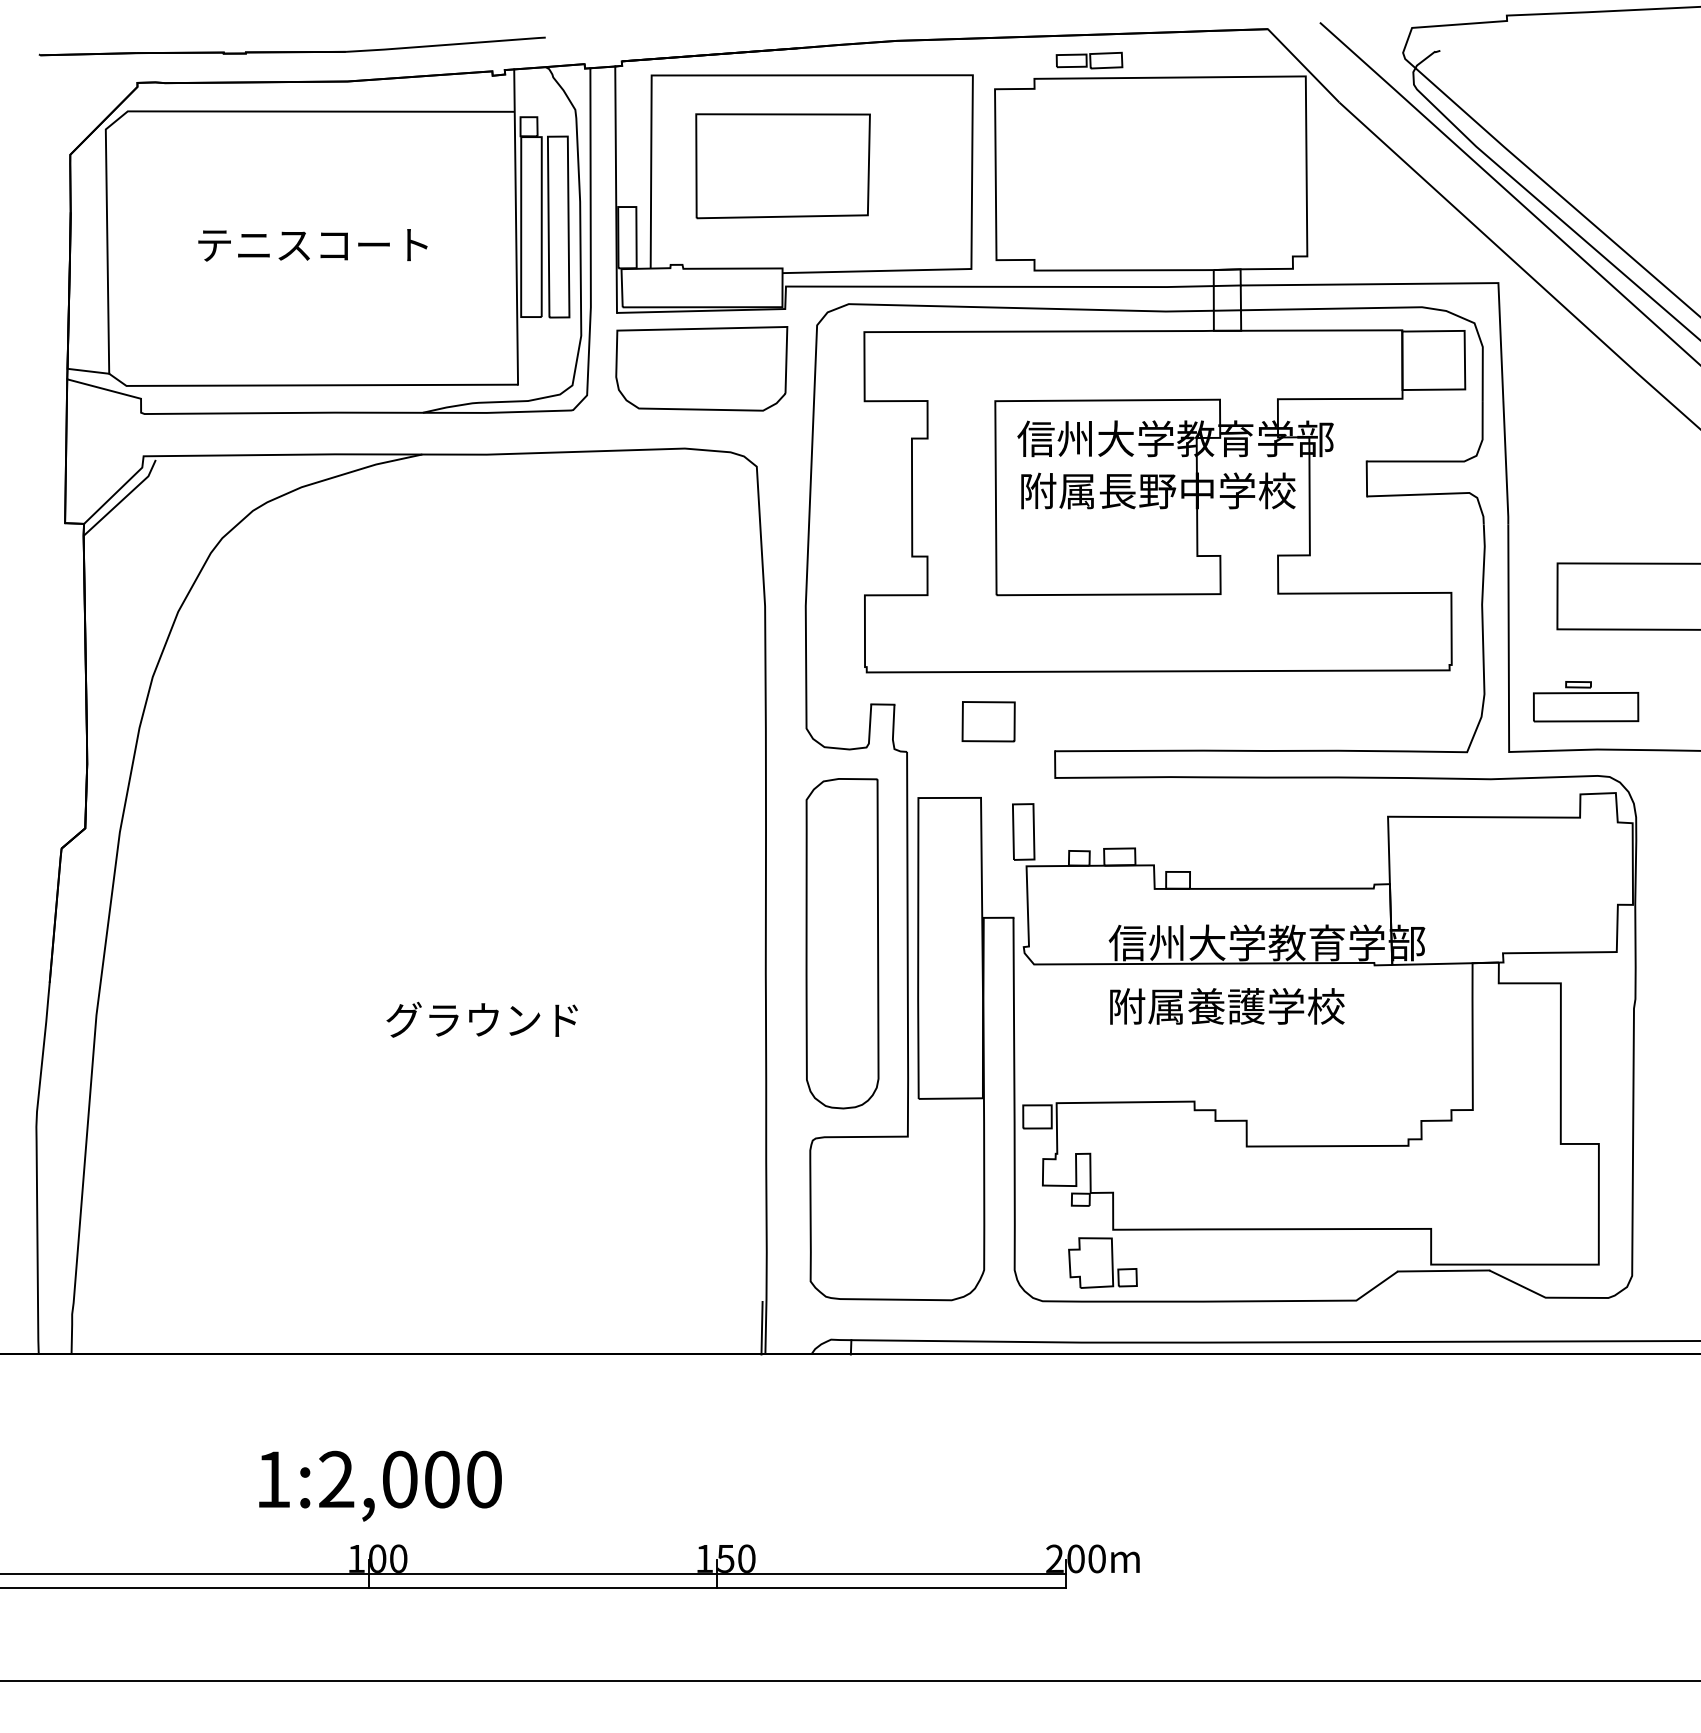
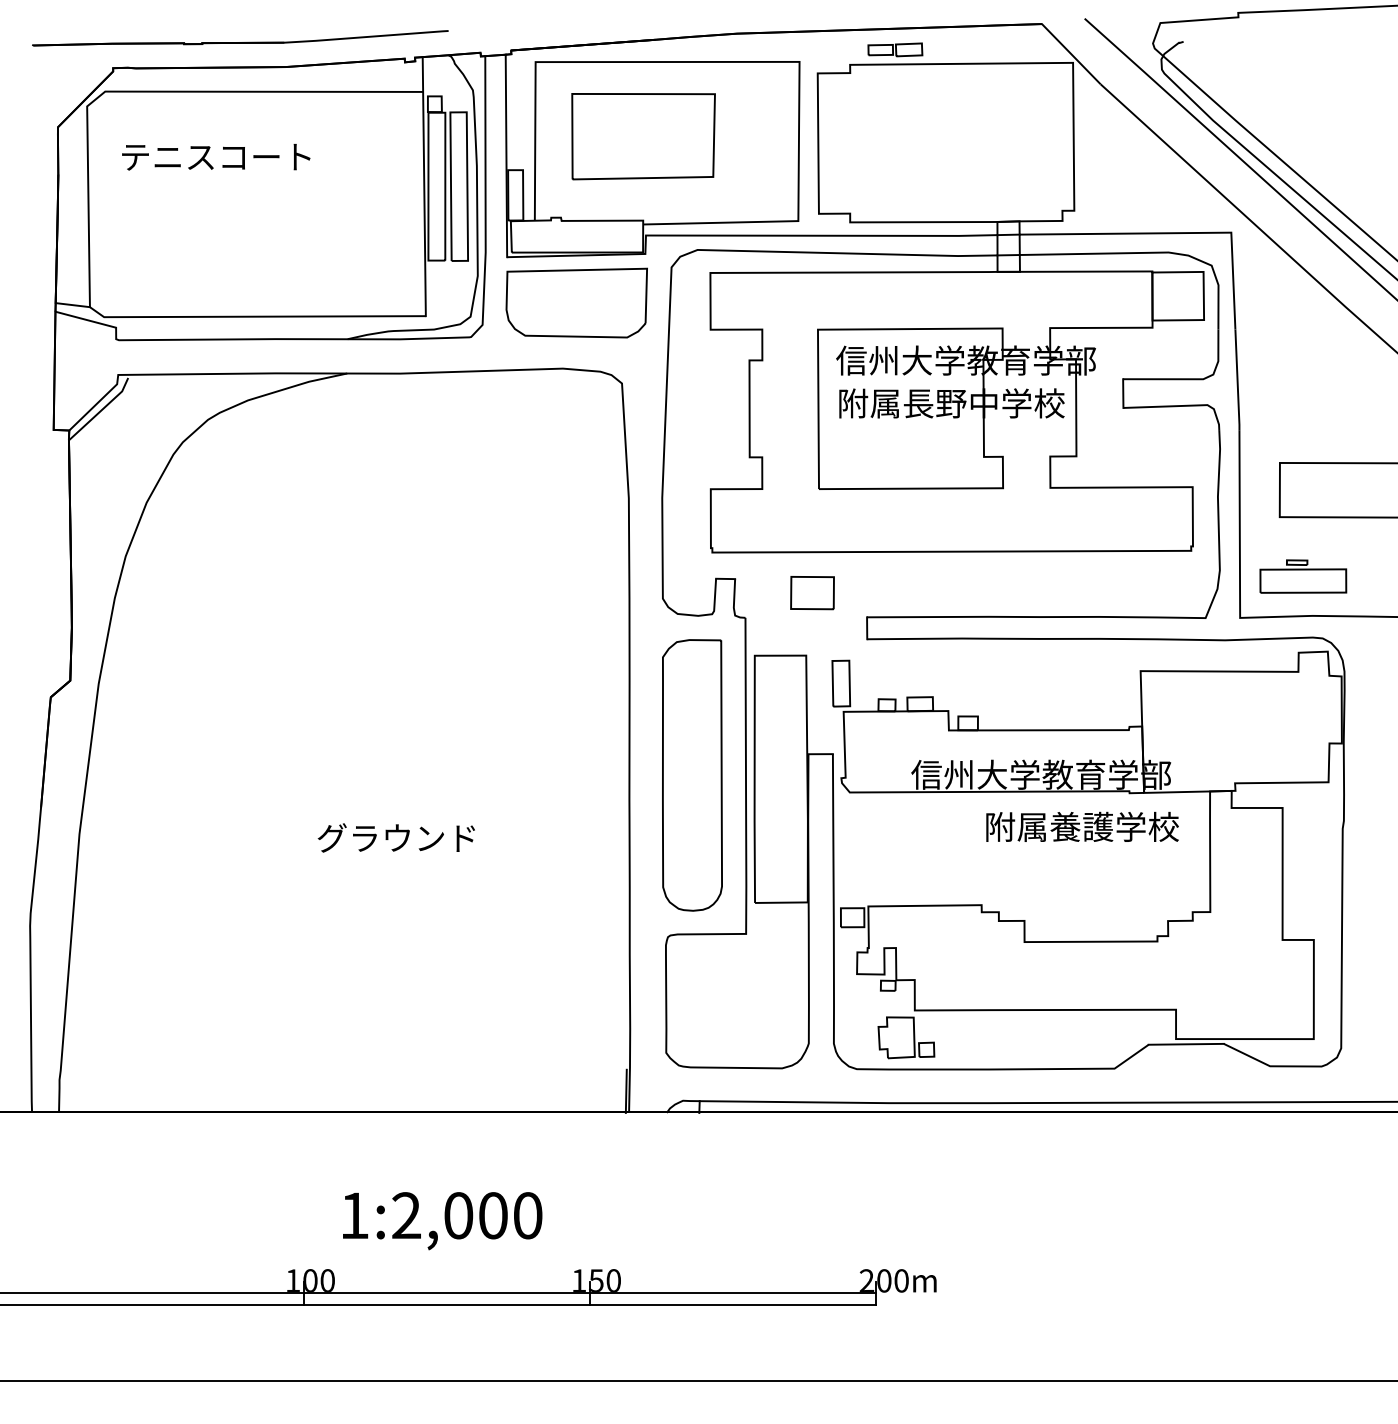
text: (312, 245) -> (215, 157), moved
text: (1227, 1006) -> (1082, 827), moved
text: (380, 1485) -> (442, 1220), moved

